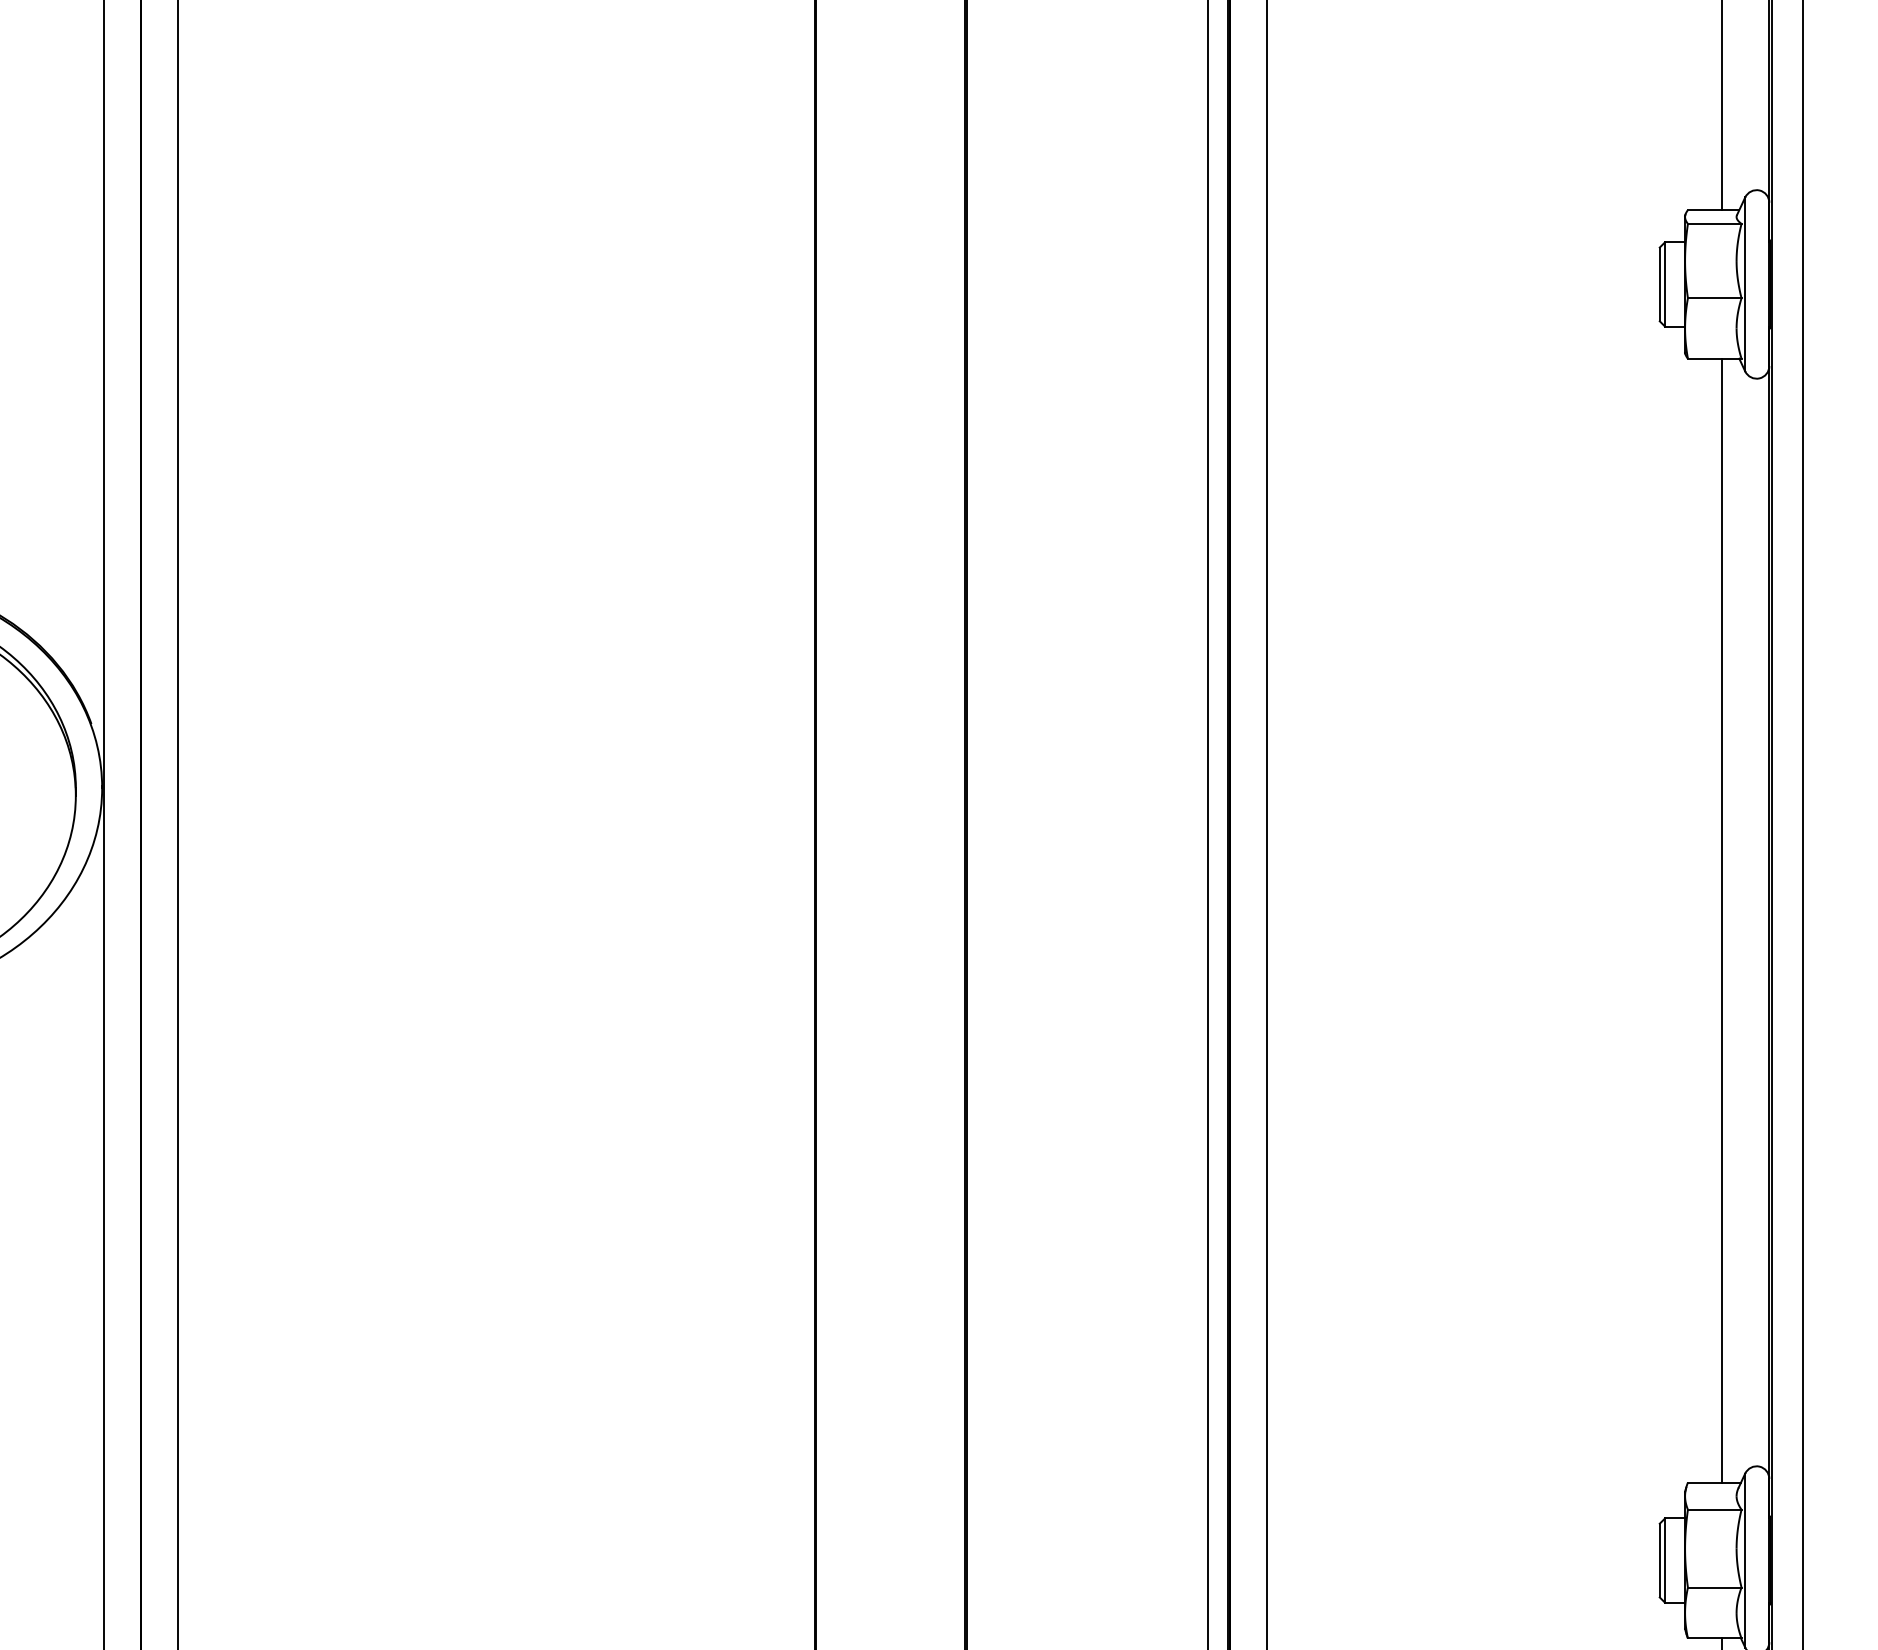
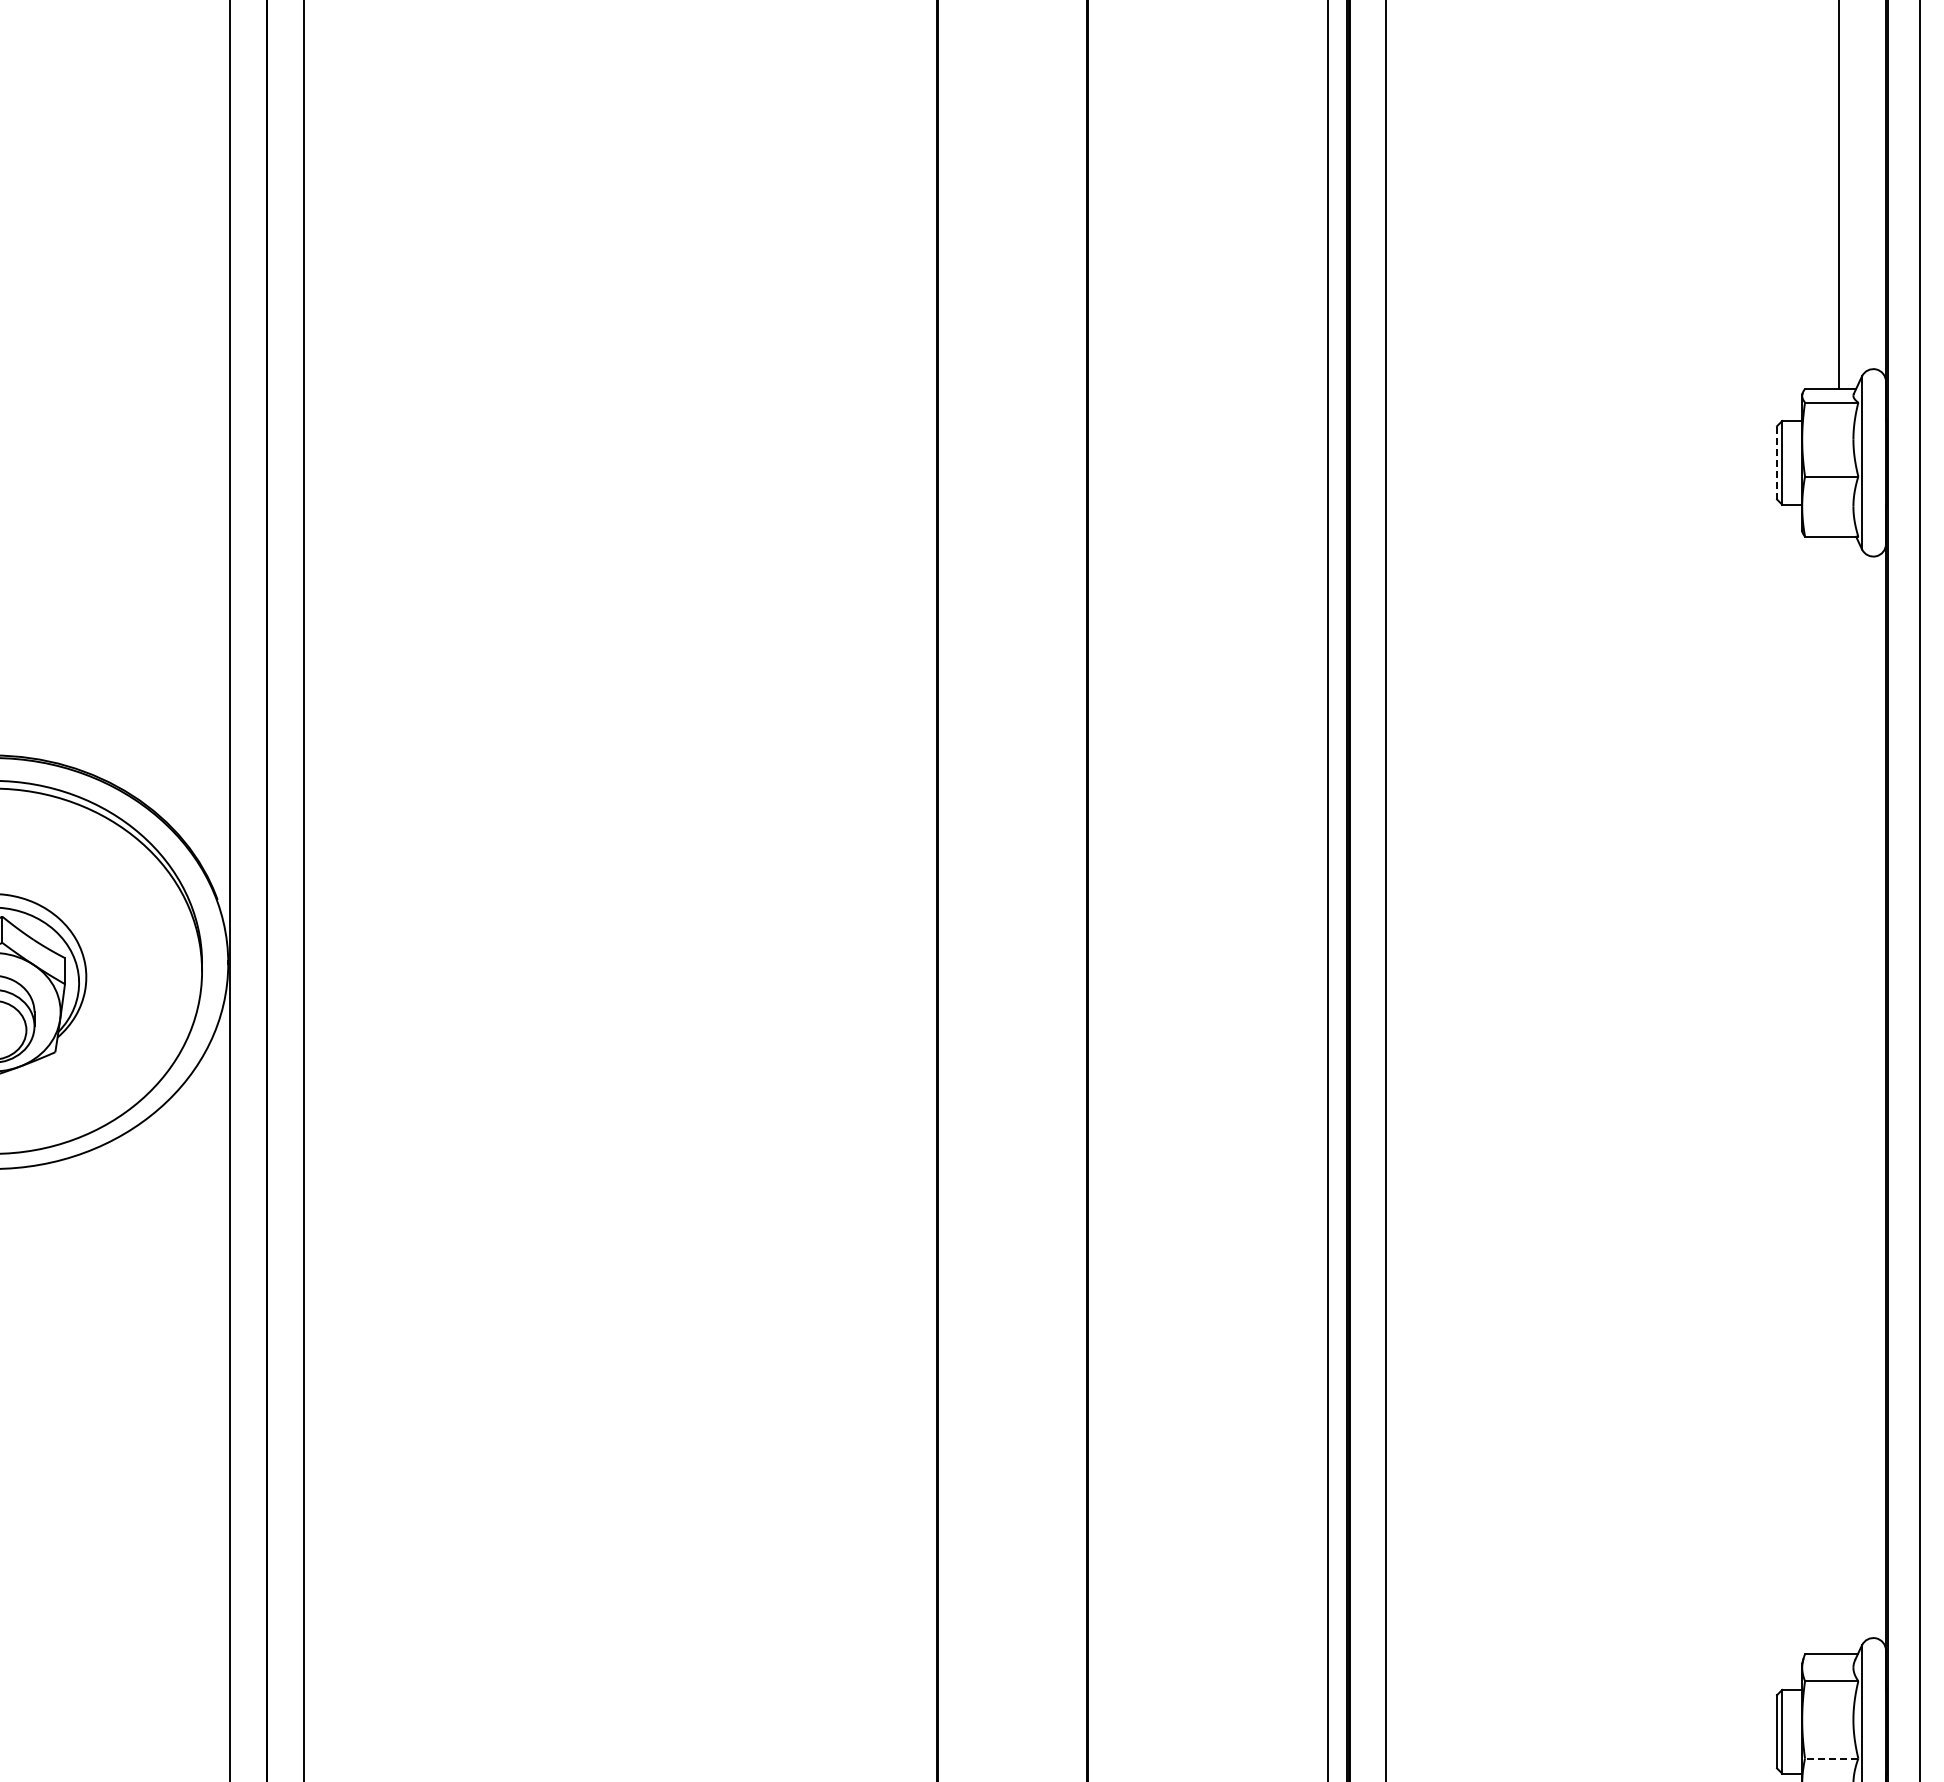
line: (1660, 284) -> (1777, 462), solid -> dashed
line: (1721, 920) -> (1838, 1095), removed
line: (1714, 1587) -> (1831, 1758), solid -> dashed

